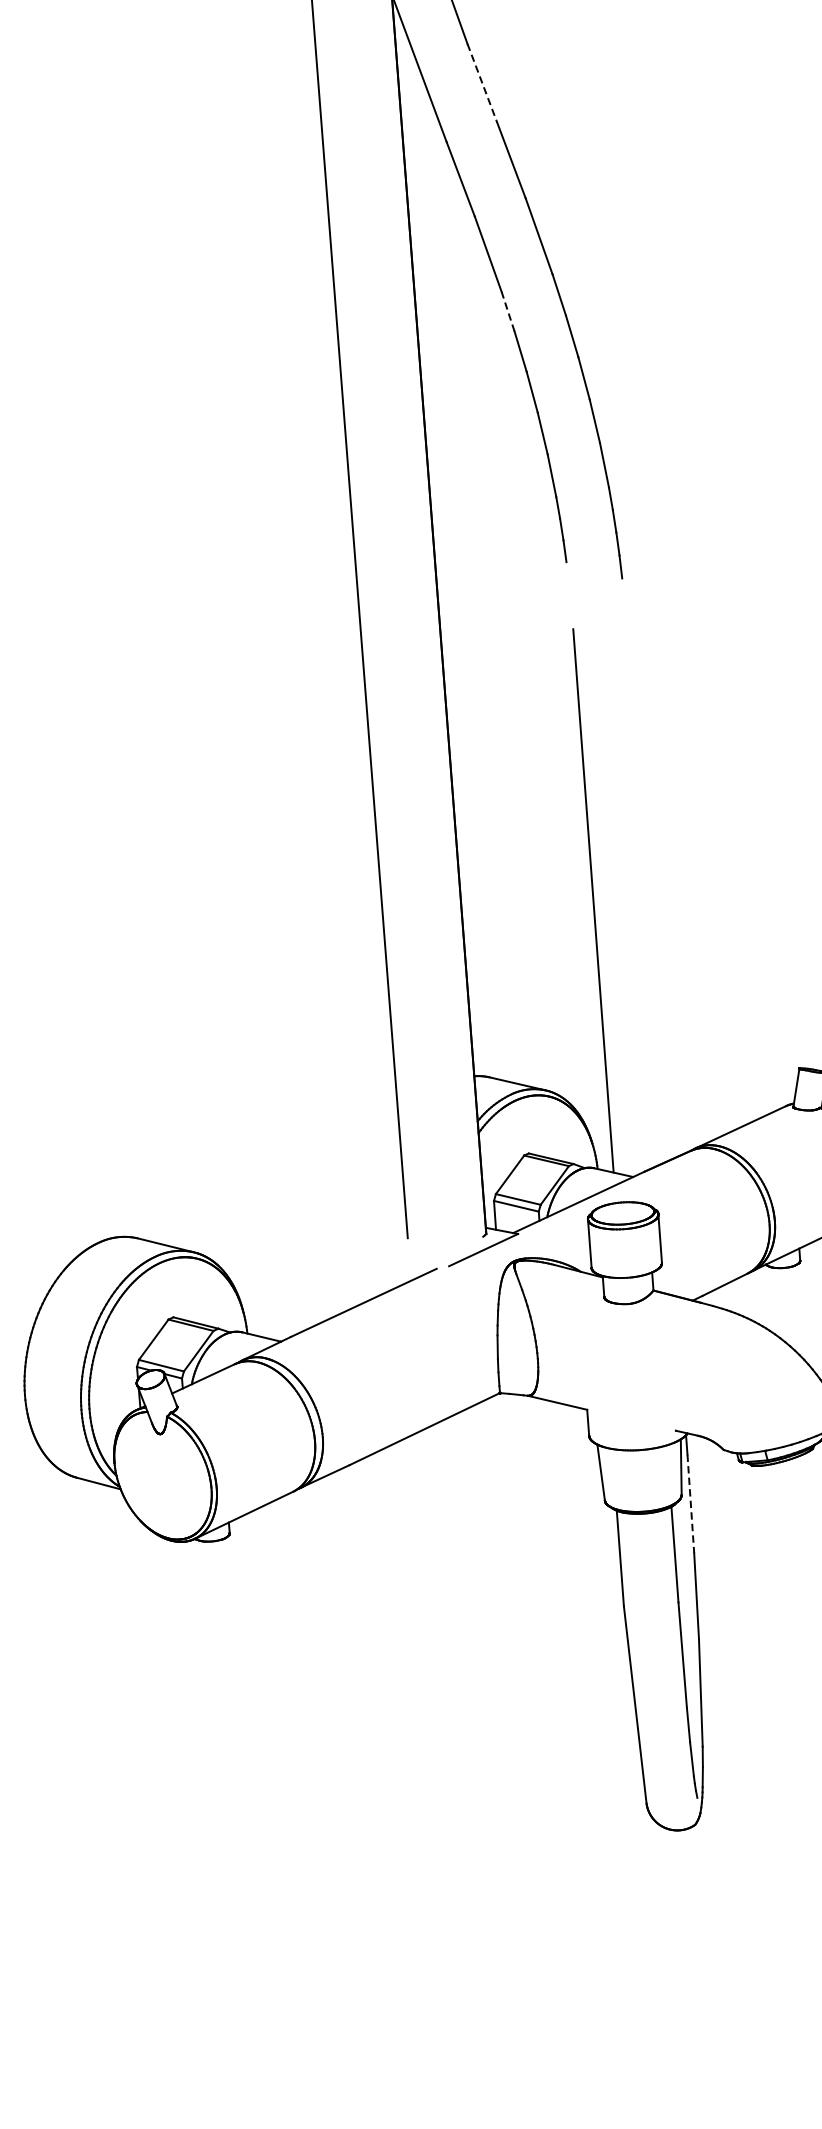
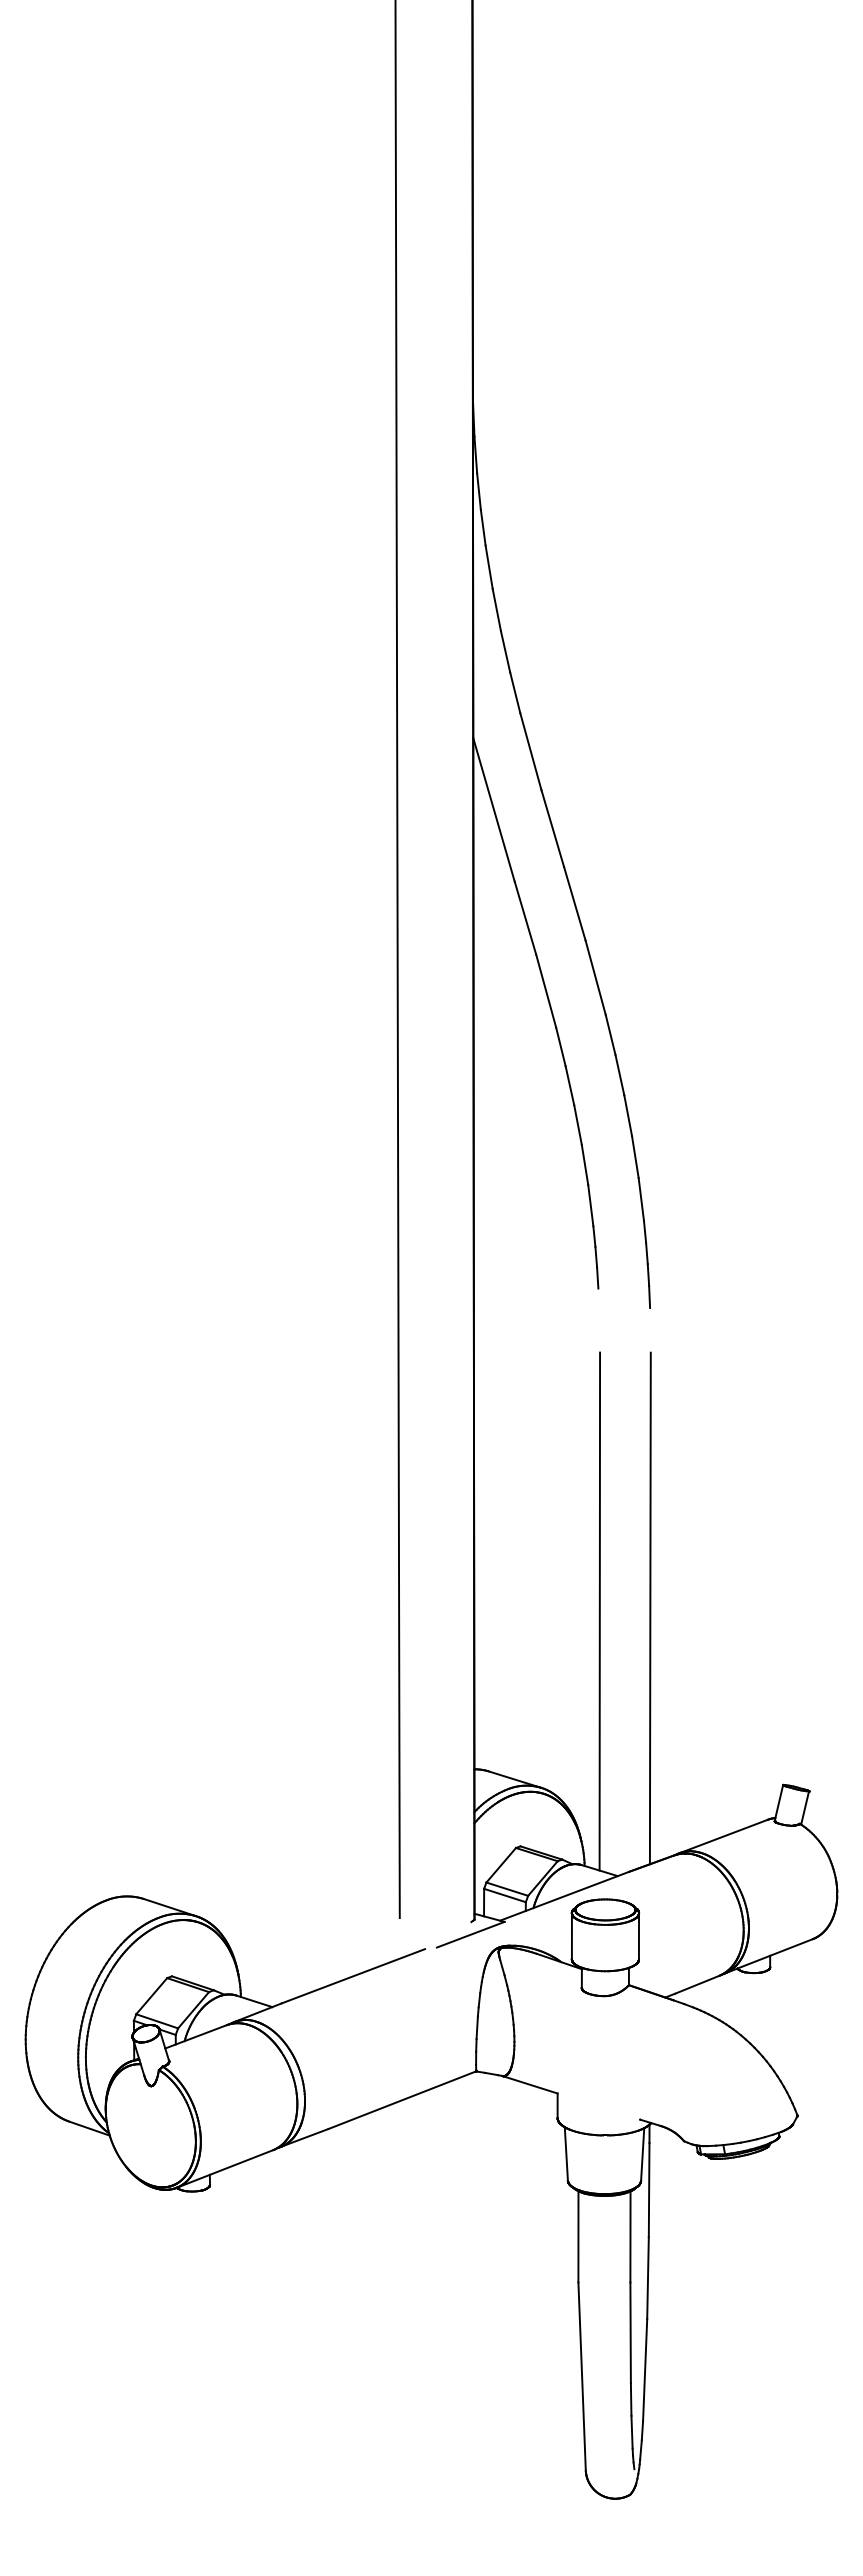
line: (482, 83) -> (552, 828), dashed -> solid
line: (507, 311) -> (560, 1046), dashed -> solid
line: (645, 893) -> (649, 1608), added
line: (691, 1504) -> (649, 2190), dashed -> solid

